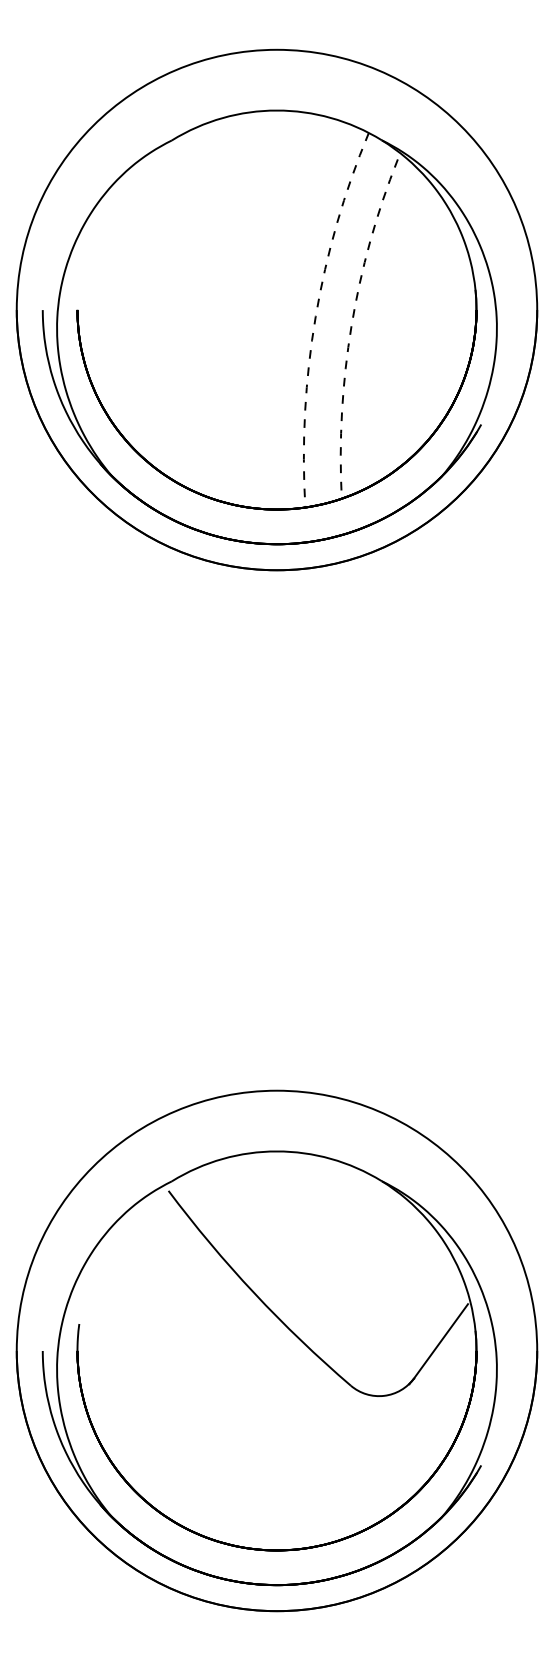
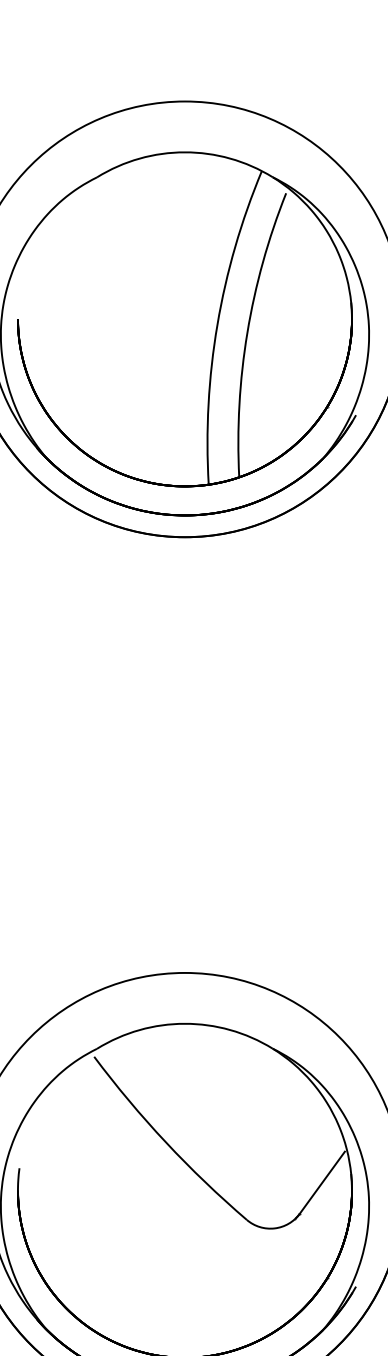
arc: (315, 316) -> (217, 324), dashed -> solid
arc: (351, 326) -> (247, 333), dashed -> solid

